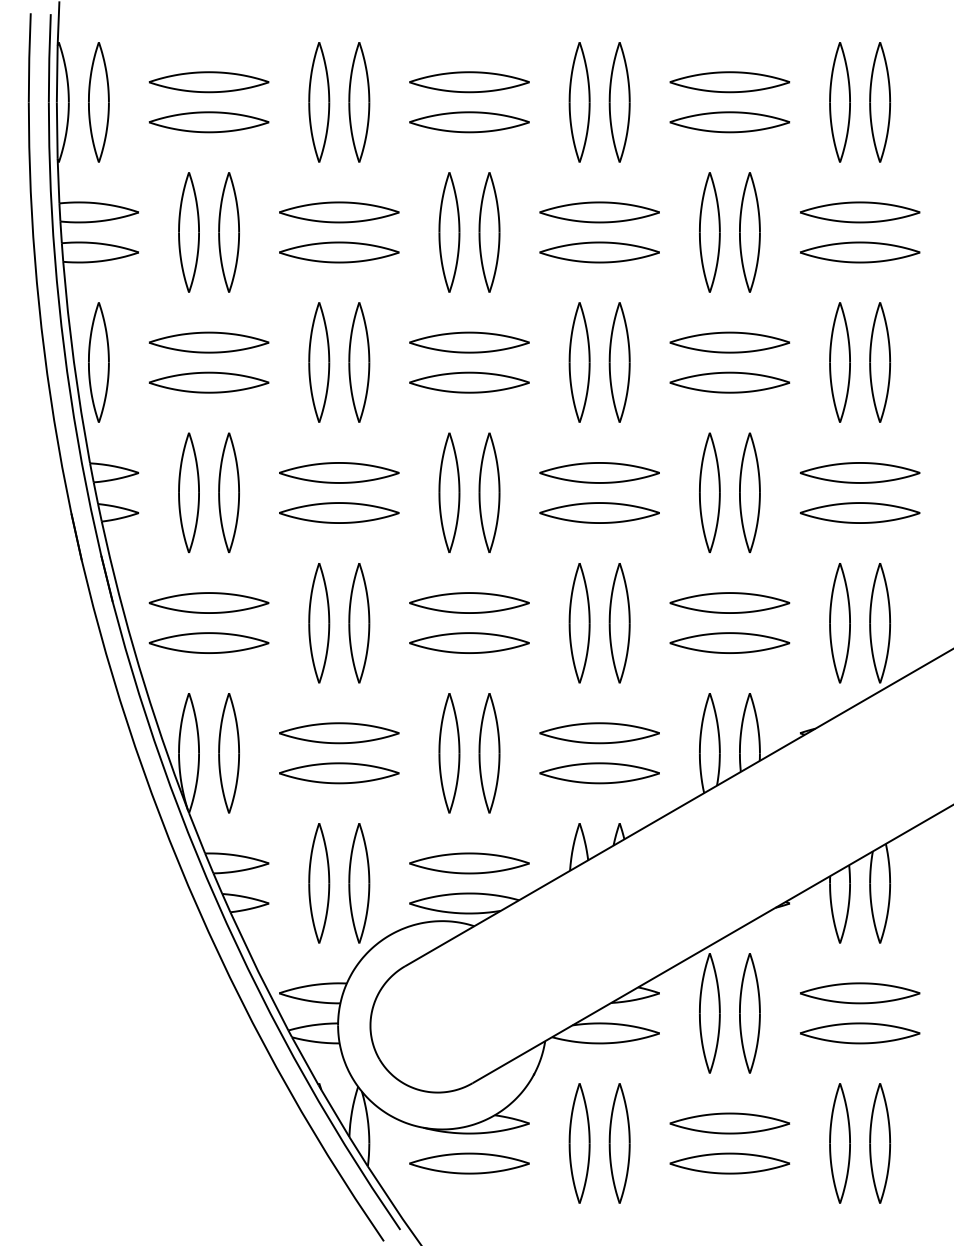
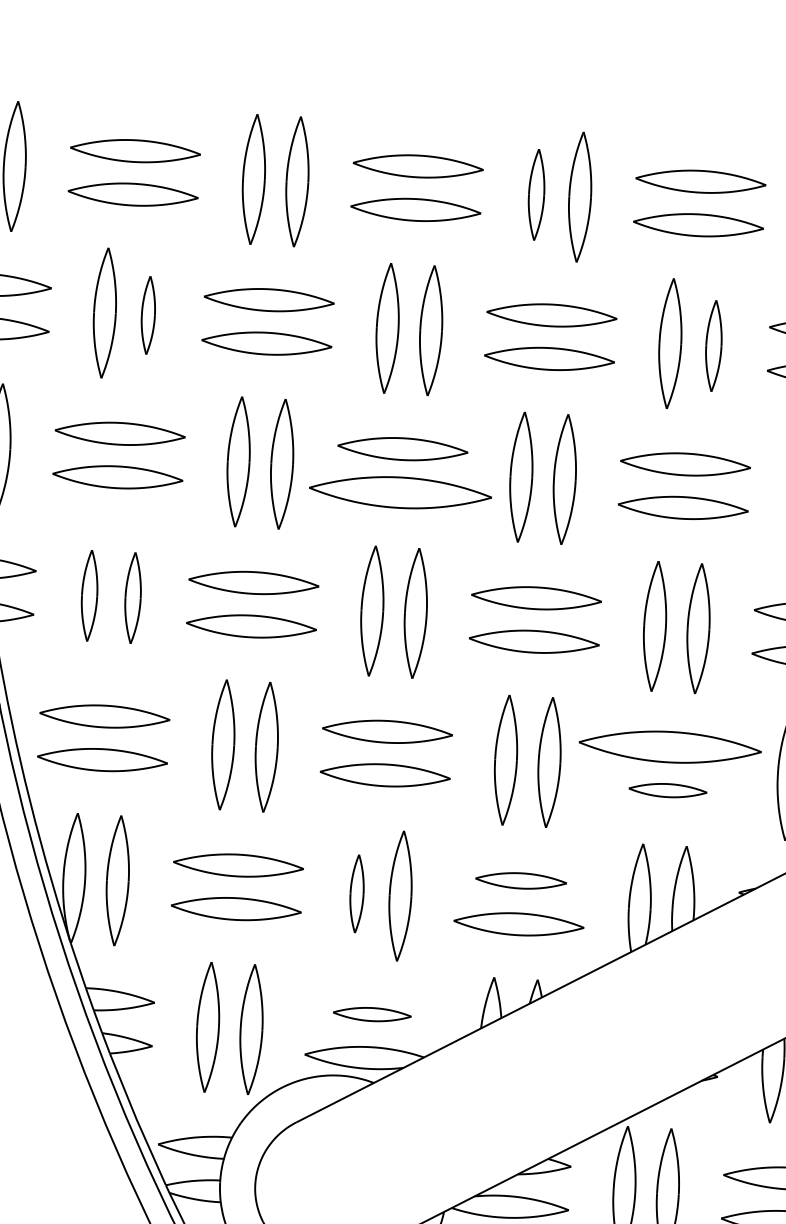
part: (579, 102) -> (536, 194), size x0.7
part: (228, 232) -> (147, 315), size x0.6
part: (749, 232) -> (713, 346), size x0.7
part: (469, 382) -> (400, 492), size x1.4
part: (188, 492) -> (89, 595), size x0.7
part: (228, 492) -> (132, 597), size x0.7
part: (729, 602) -> (669, 746), size x1.4
part: (729, 642) -> (667, 789), size x0.6
part: (599, 733) -> (521, 881), size x0.7
part: (449, 753) -> (357, 894), size x0.6
part: (469, 863) -> (372, 1014), size x0.6

